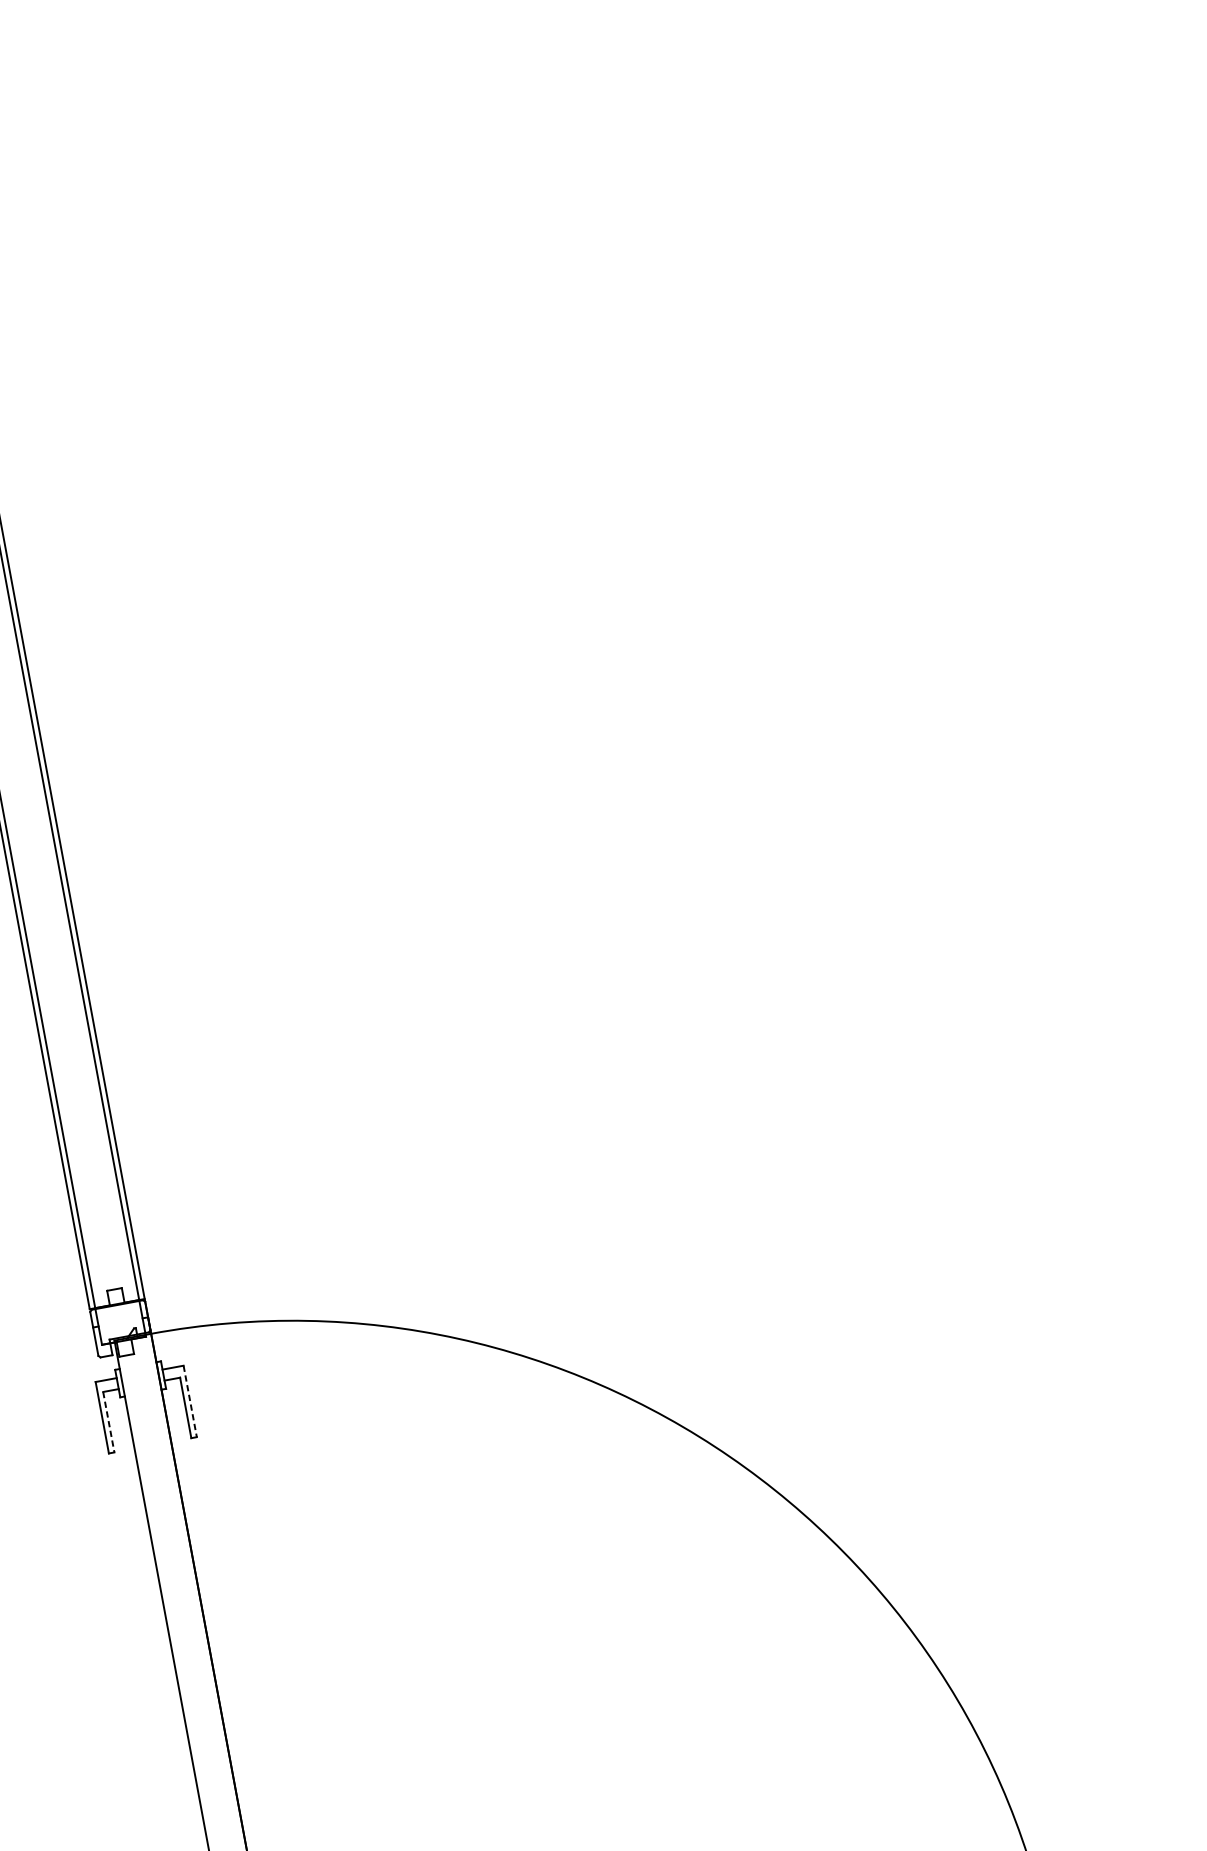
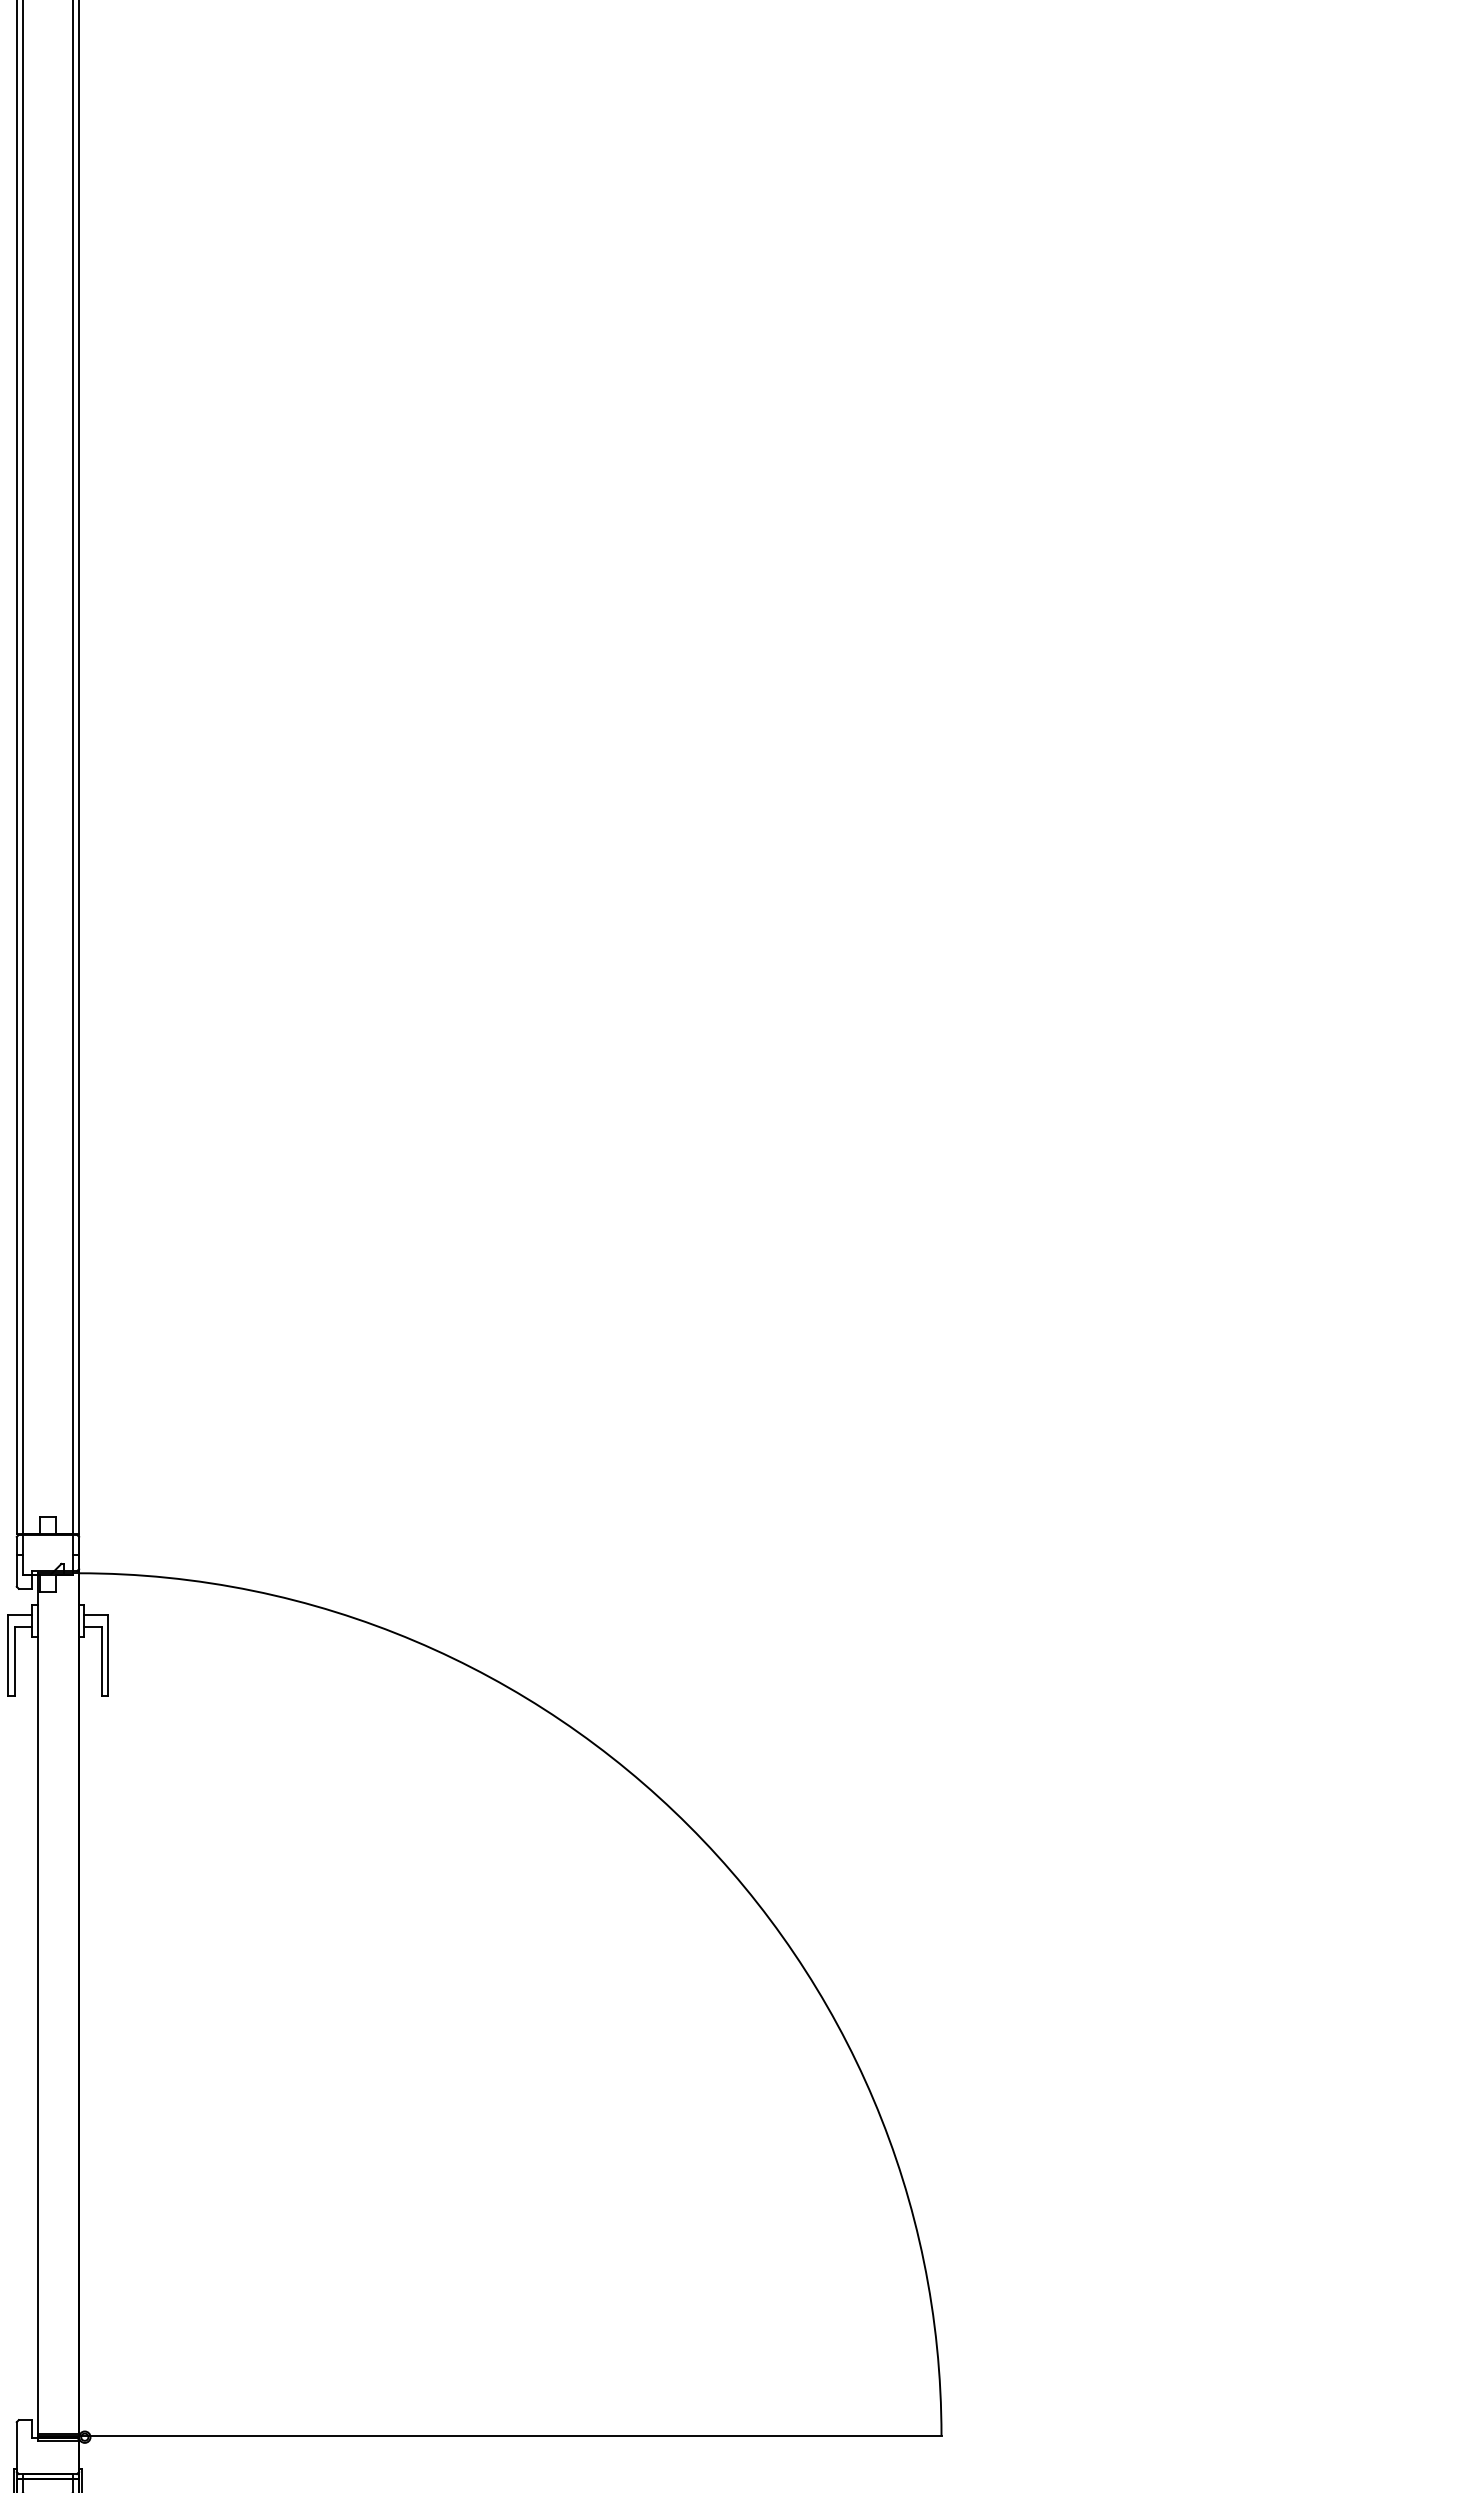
line: (190, 1401) -> (108, 1655), dashed -> solid
line: (108, 1423) -> (14, 1662), dashed -> solid

